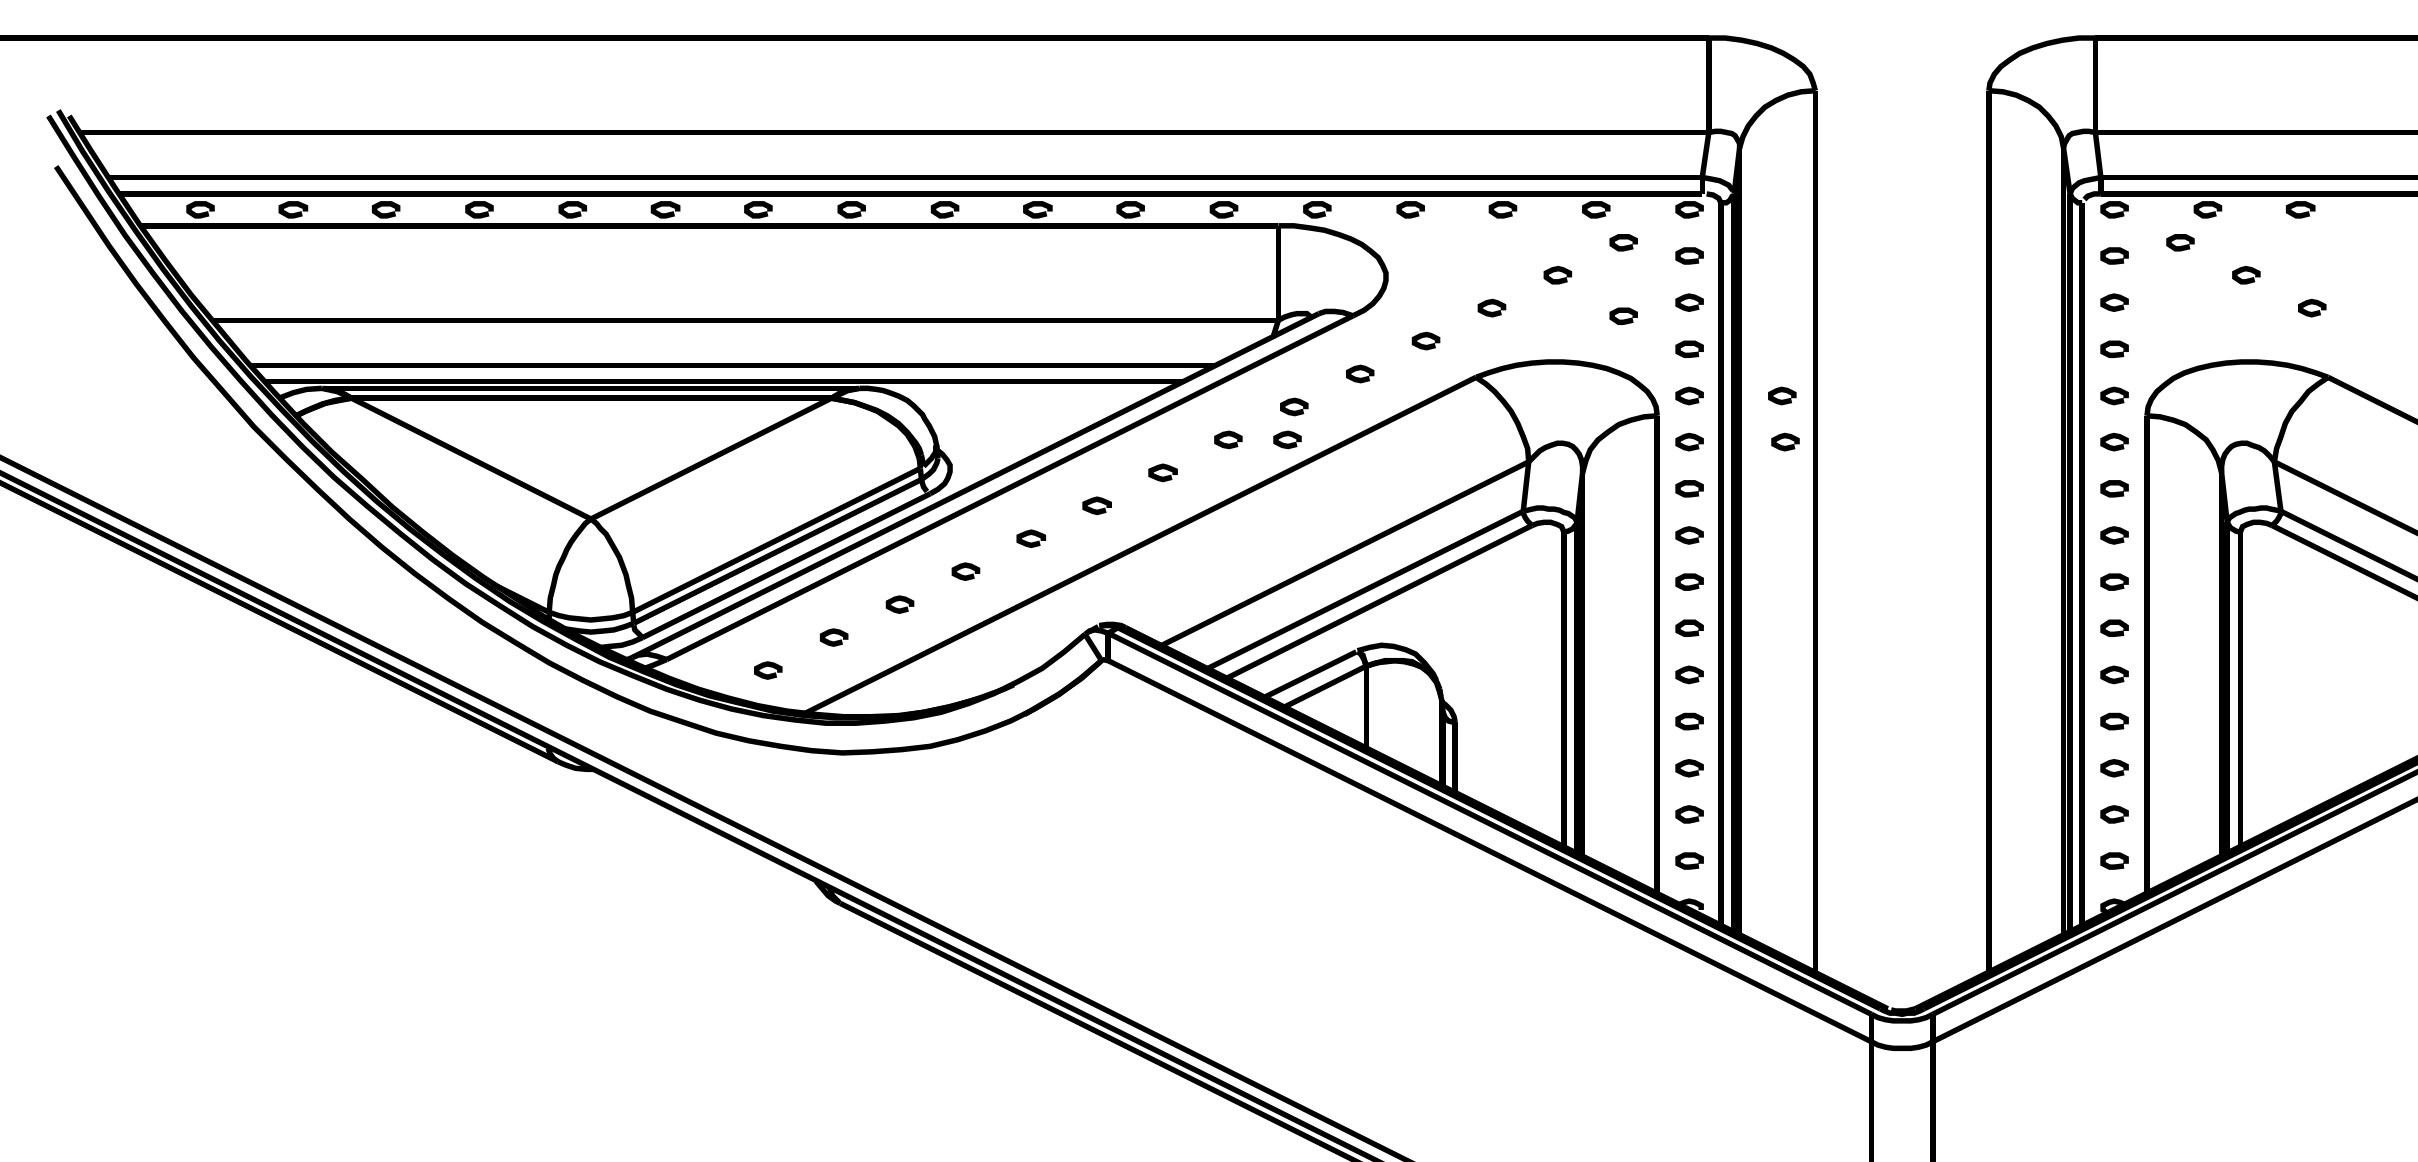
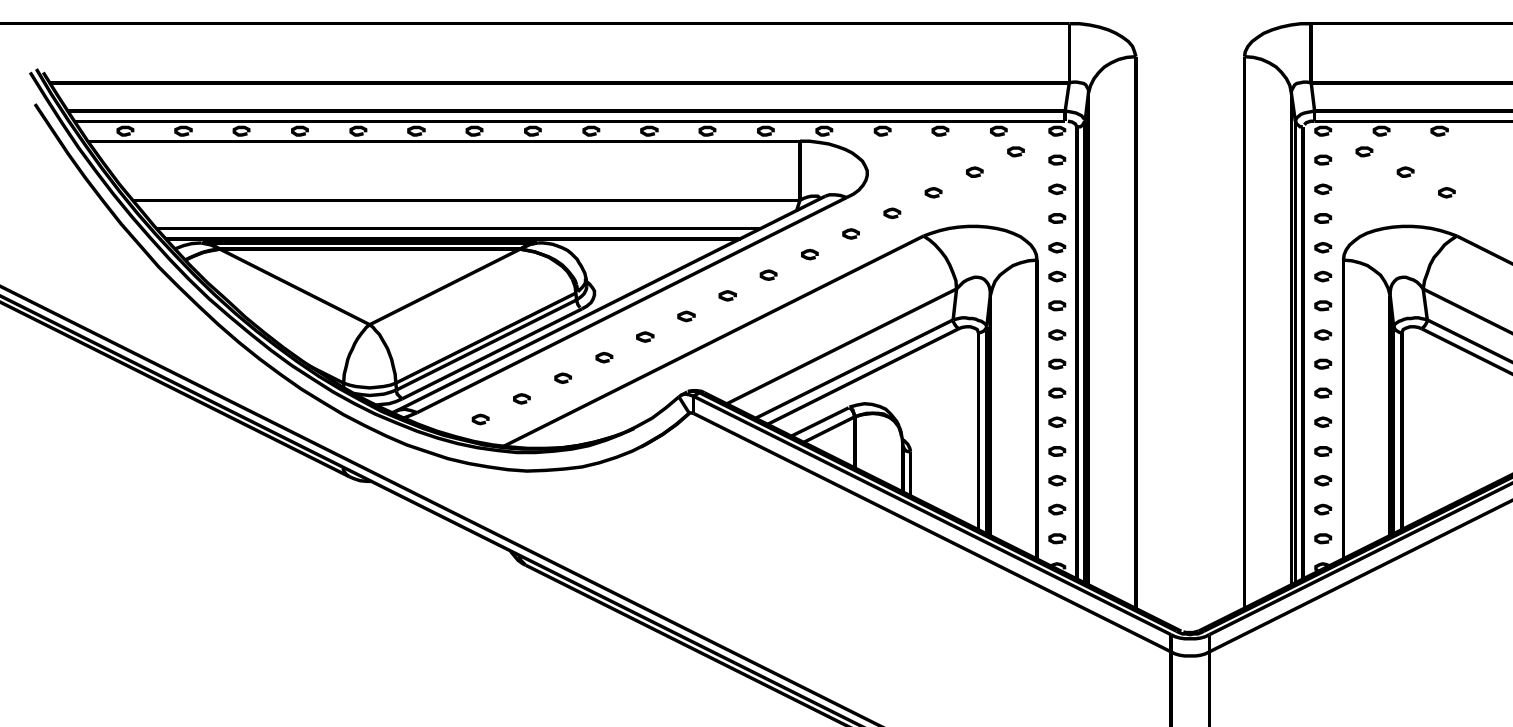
curve: (1622, 312) -> (1015, 195), removed
curve: (1782, 392) -> (1115, 245), removed
curve: (1285, 437) -> (804, 273), removed
curve: (1785, 438) -> (1117, 274), removed

